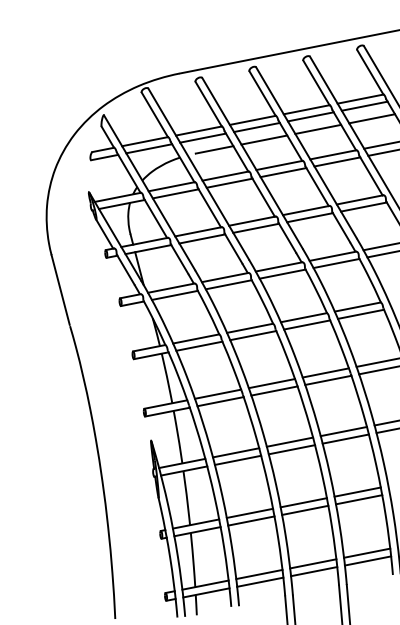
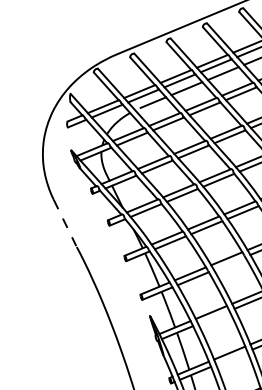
line: (60, 290) -> (65, 223), solid -> dashed
line: (274, 390) -> (229, 263), removed
line: (237, 459) -> (213, 316), removed
line: (251, 520) -> (231, 357), removed

